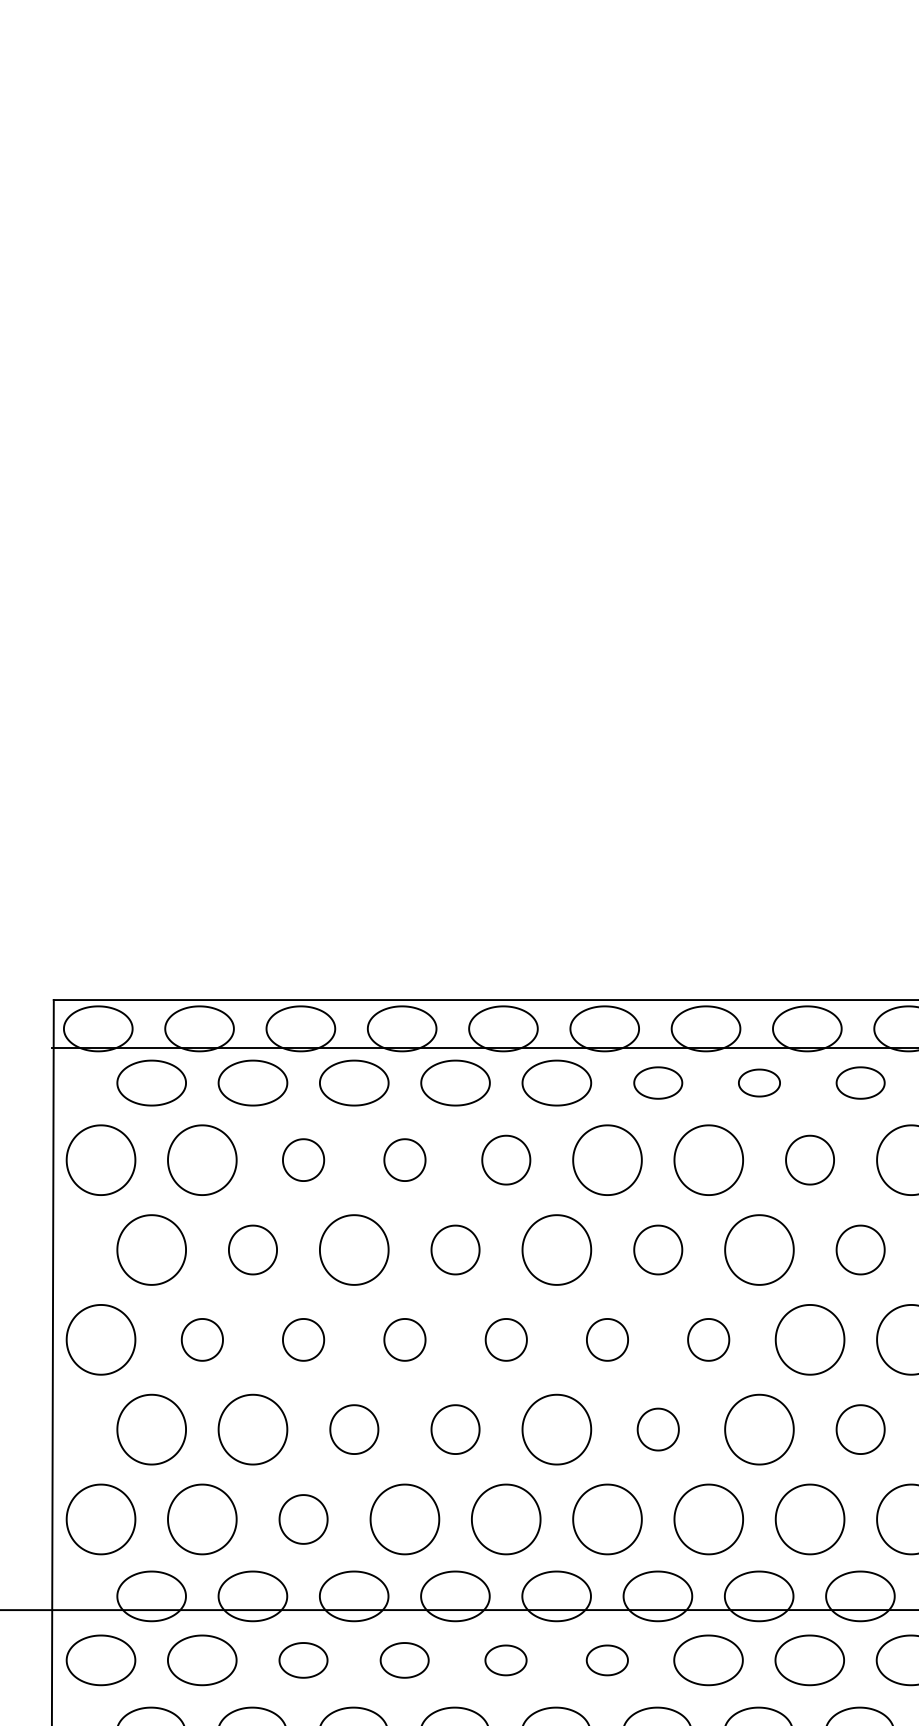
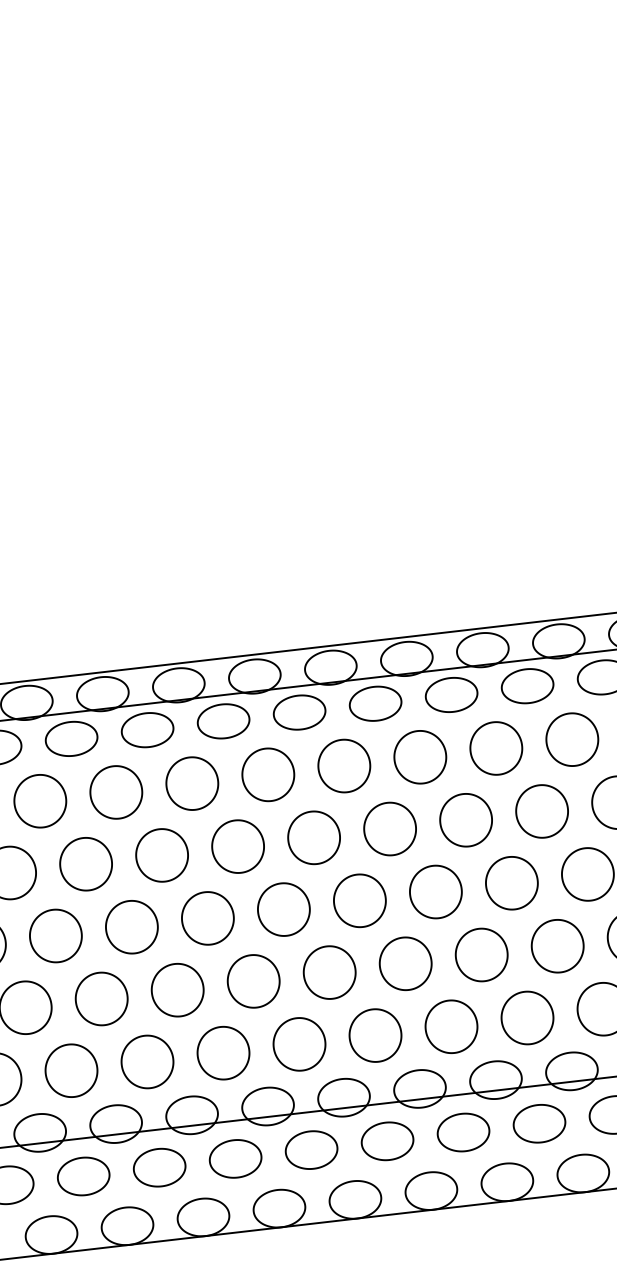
part: (658, 1082) -> (375, 703), size x1.43
part: (759, 1082) -> (451, 694), size x1.67
part: (860, 1082) -> (527, 685), size x1.43
part: (303, 1159) -> (116, 791), size x1.67
part: (404, 1159) -> (191, 783), size x1.67
part: (506, 1159) -> (268, 774), size x1.43
part: (809, 1159) -> (495, 747), size x1.43
part: (252, 1249) -> (85, 863), size x1.43
part: (455, 1249) -> (238, 846), size x1.43
part: (658, 1249) -> (390, 828), size x1.43
part: (860, 1249) -> (541, 811), size x1.43
part: (202, 1339) -> (56, 935), size x1.67
part: (303, 1339) -> (131, 926), size x1.67
part: (404, 1339) -> (207, 918), size x1.67
part: (506, 1339) -> (284, 909), size x1.67
part: (607, 1339) -> (359, 900), size x1.67
part: (708, 1339) -> (435, 891), size x1.67
part: (354, 1429) -> (177, 990), size x1.43
part: (455, 1429) -> (253, 981), size x1.43
part: (658, 1429) -> (405, 963), size x1.67
part: (860, 1429) -> (557, 946), size x1.43
part: (303, 1519) -> (147, 1062), size x1.43
part: (303, 1660) -> (159, 1167), size x1.43
part: (404, 1660) -> (235, 1159), size x1.43
part: (505, 1660) -> (311, 1150), size x1.67
part: (607, 1660) -> (387, 1141), size x1.67

